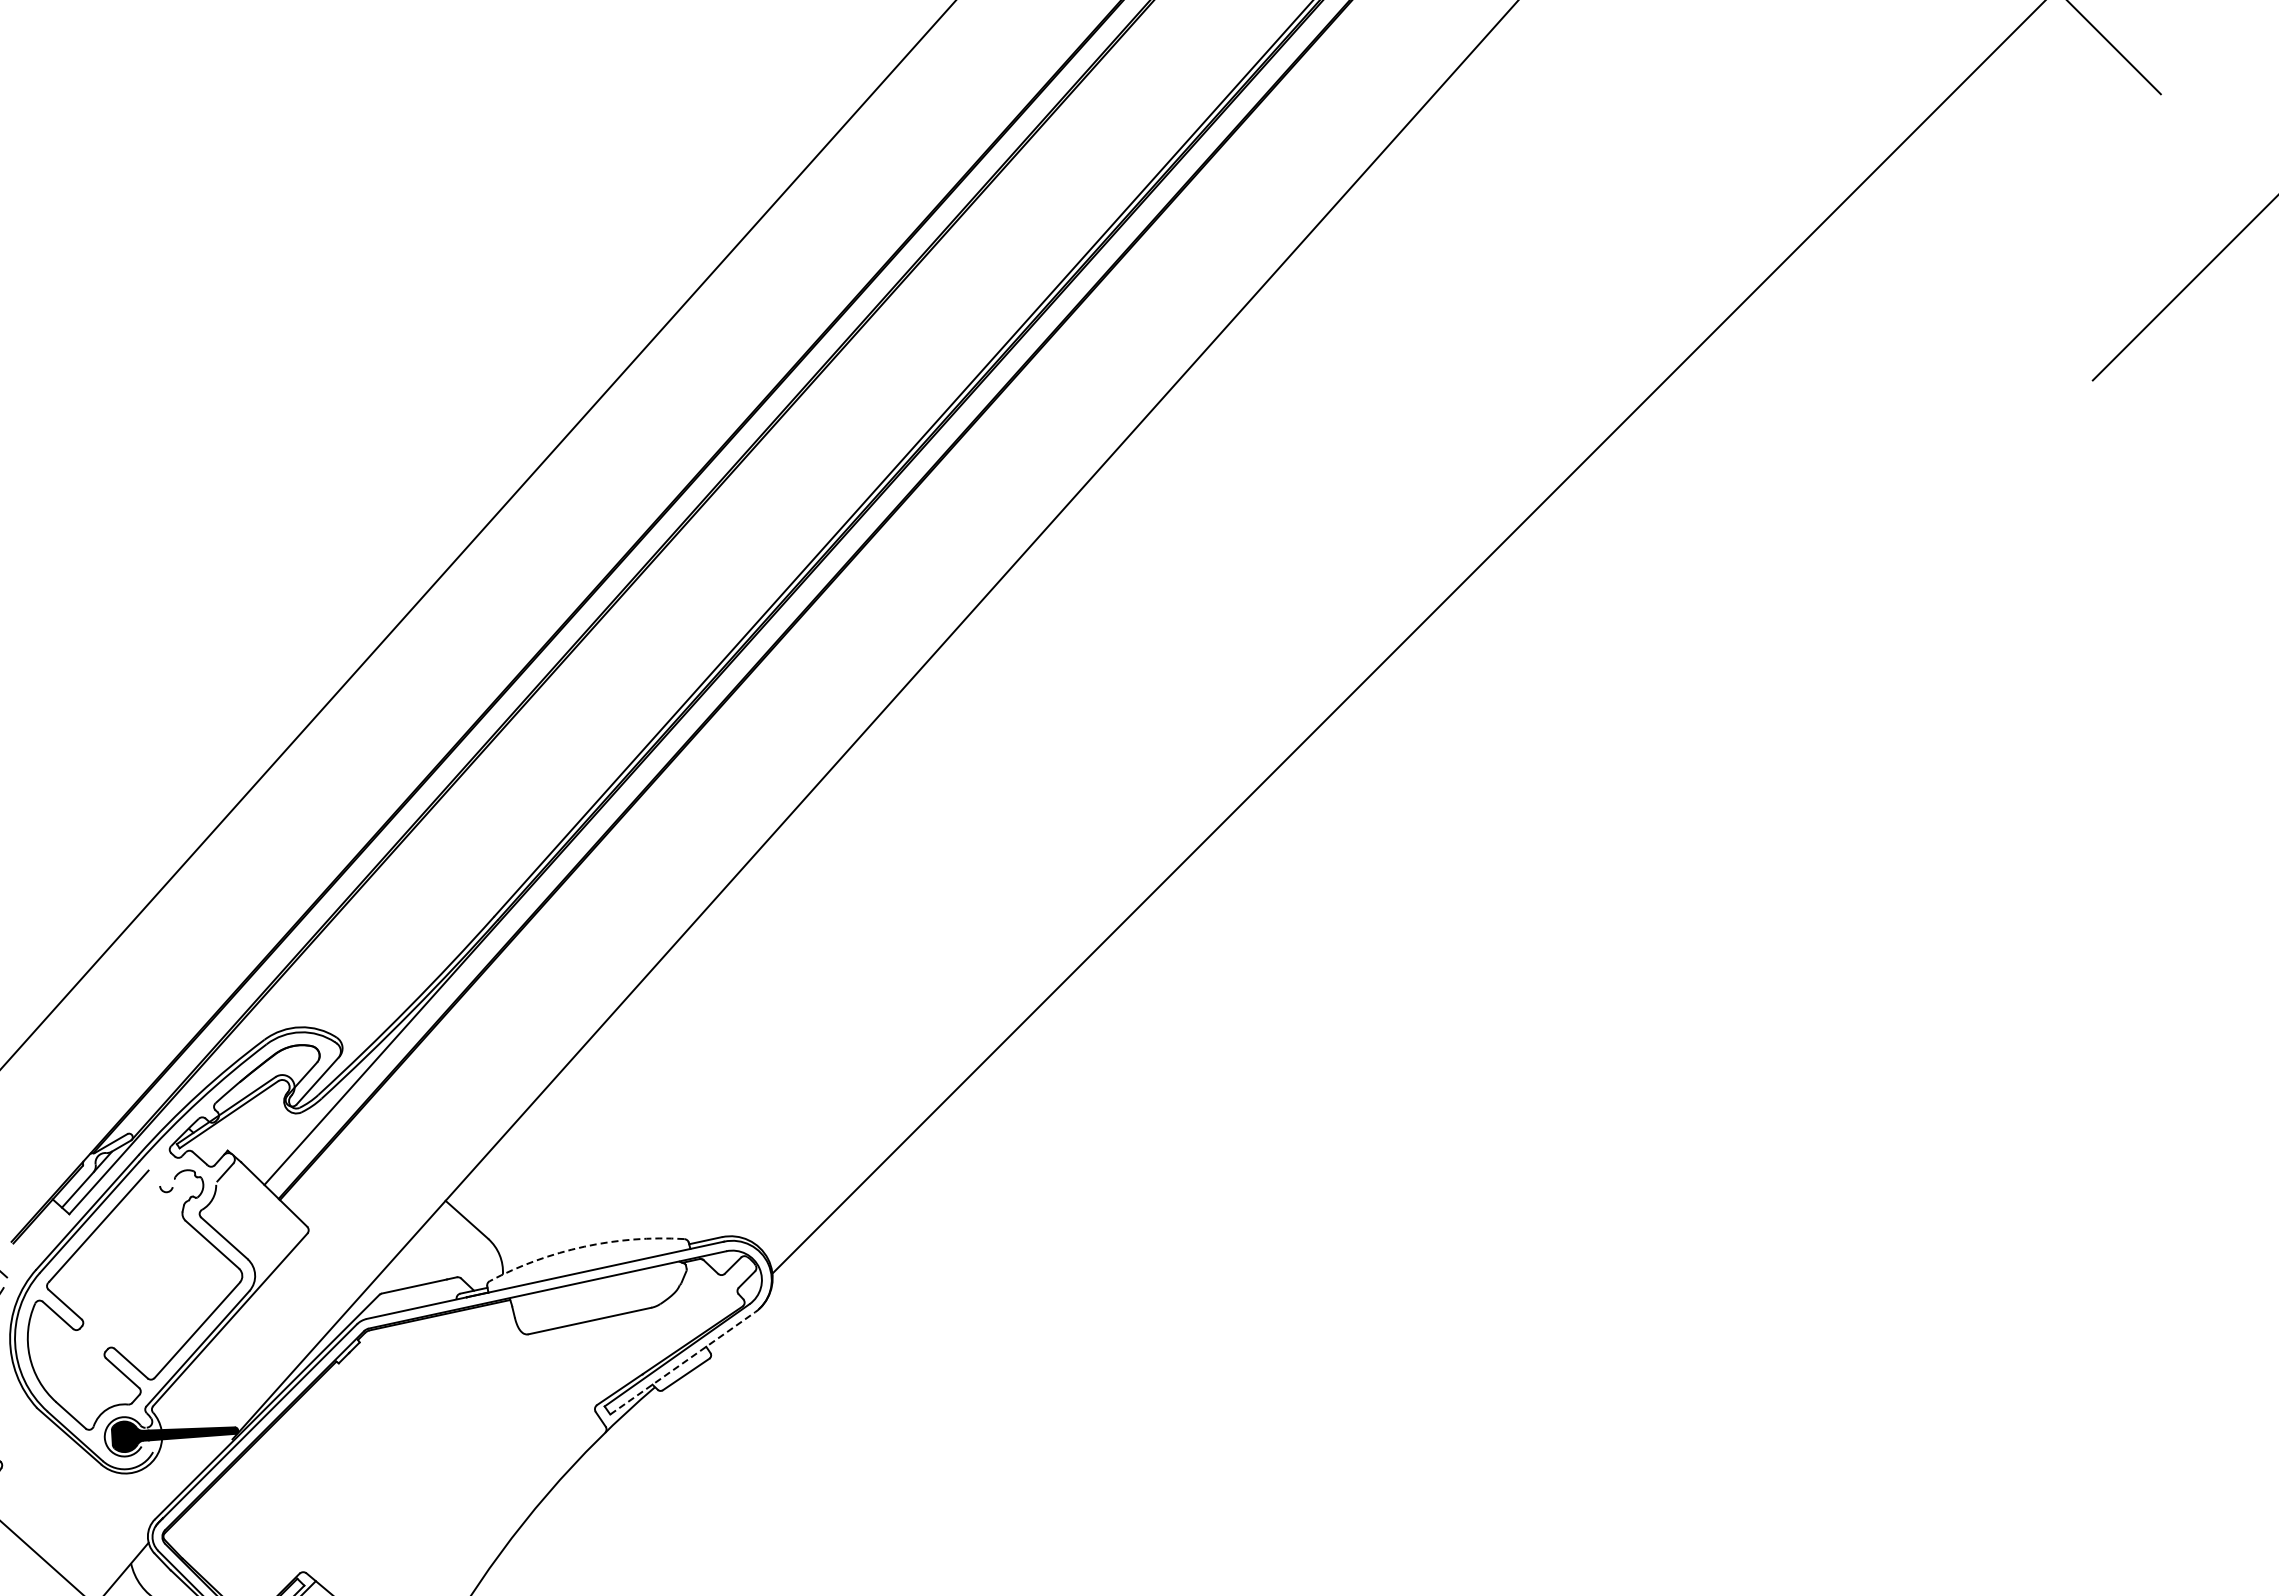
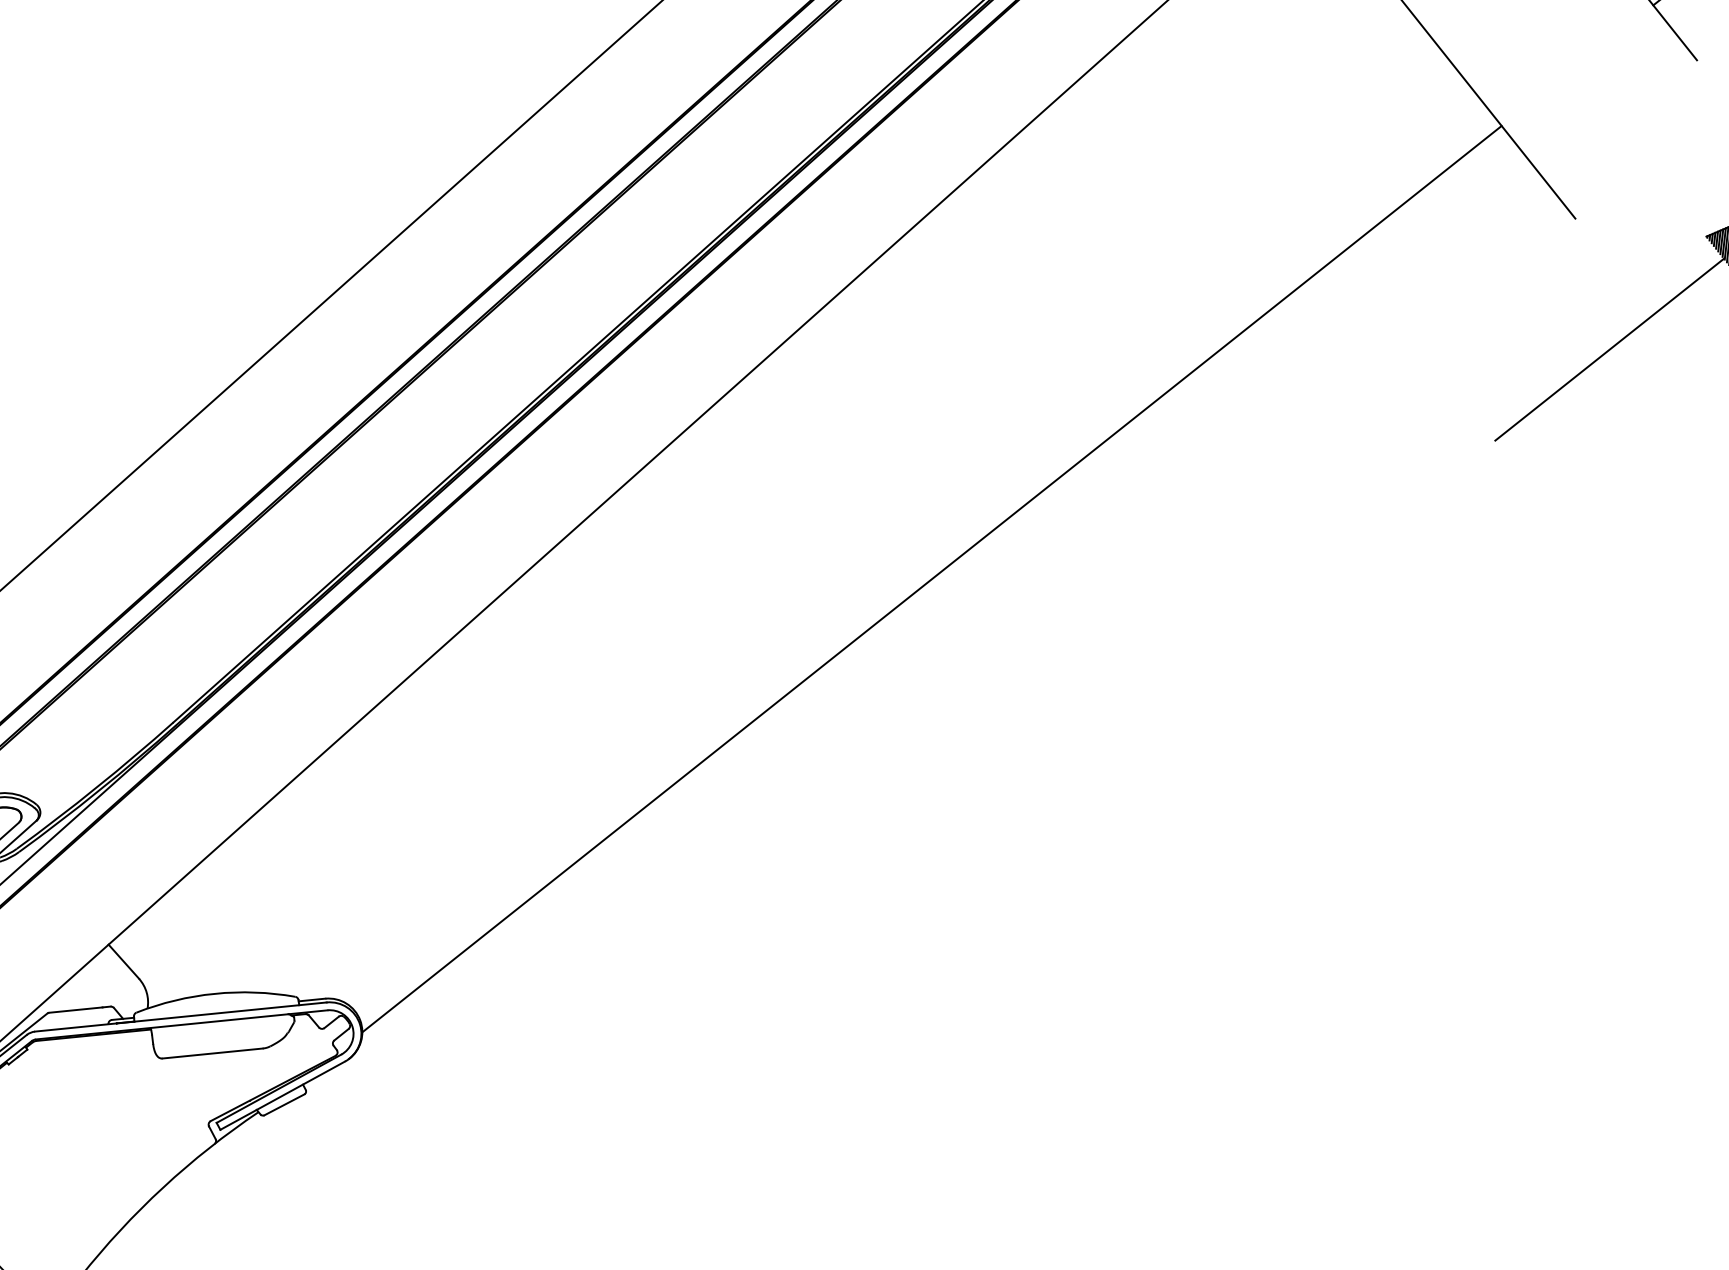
arc: (584, 1246) -> (215, 993), dashed -> solid
line: (682, 1363) -> (282, 1095), dashed -> solid

